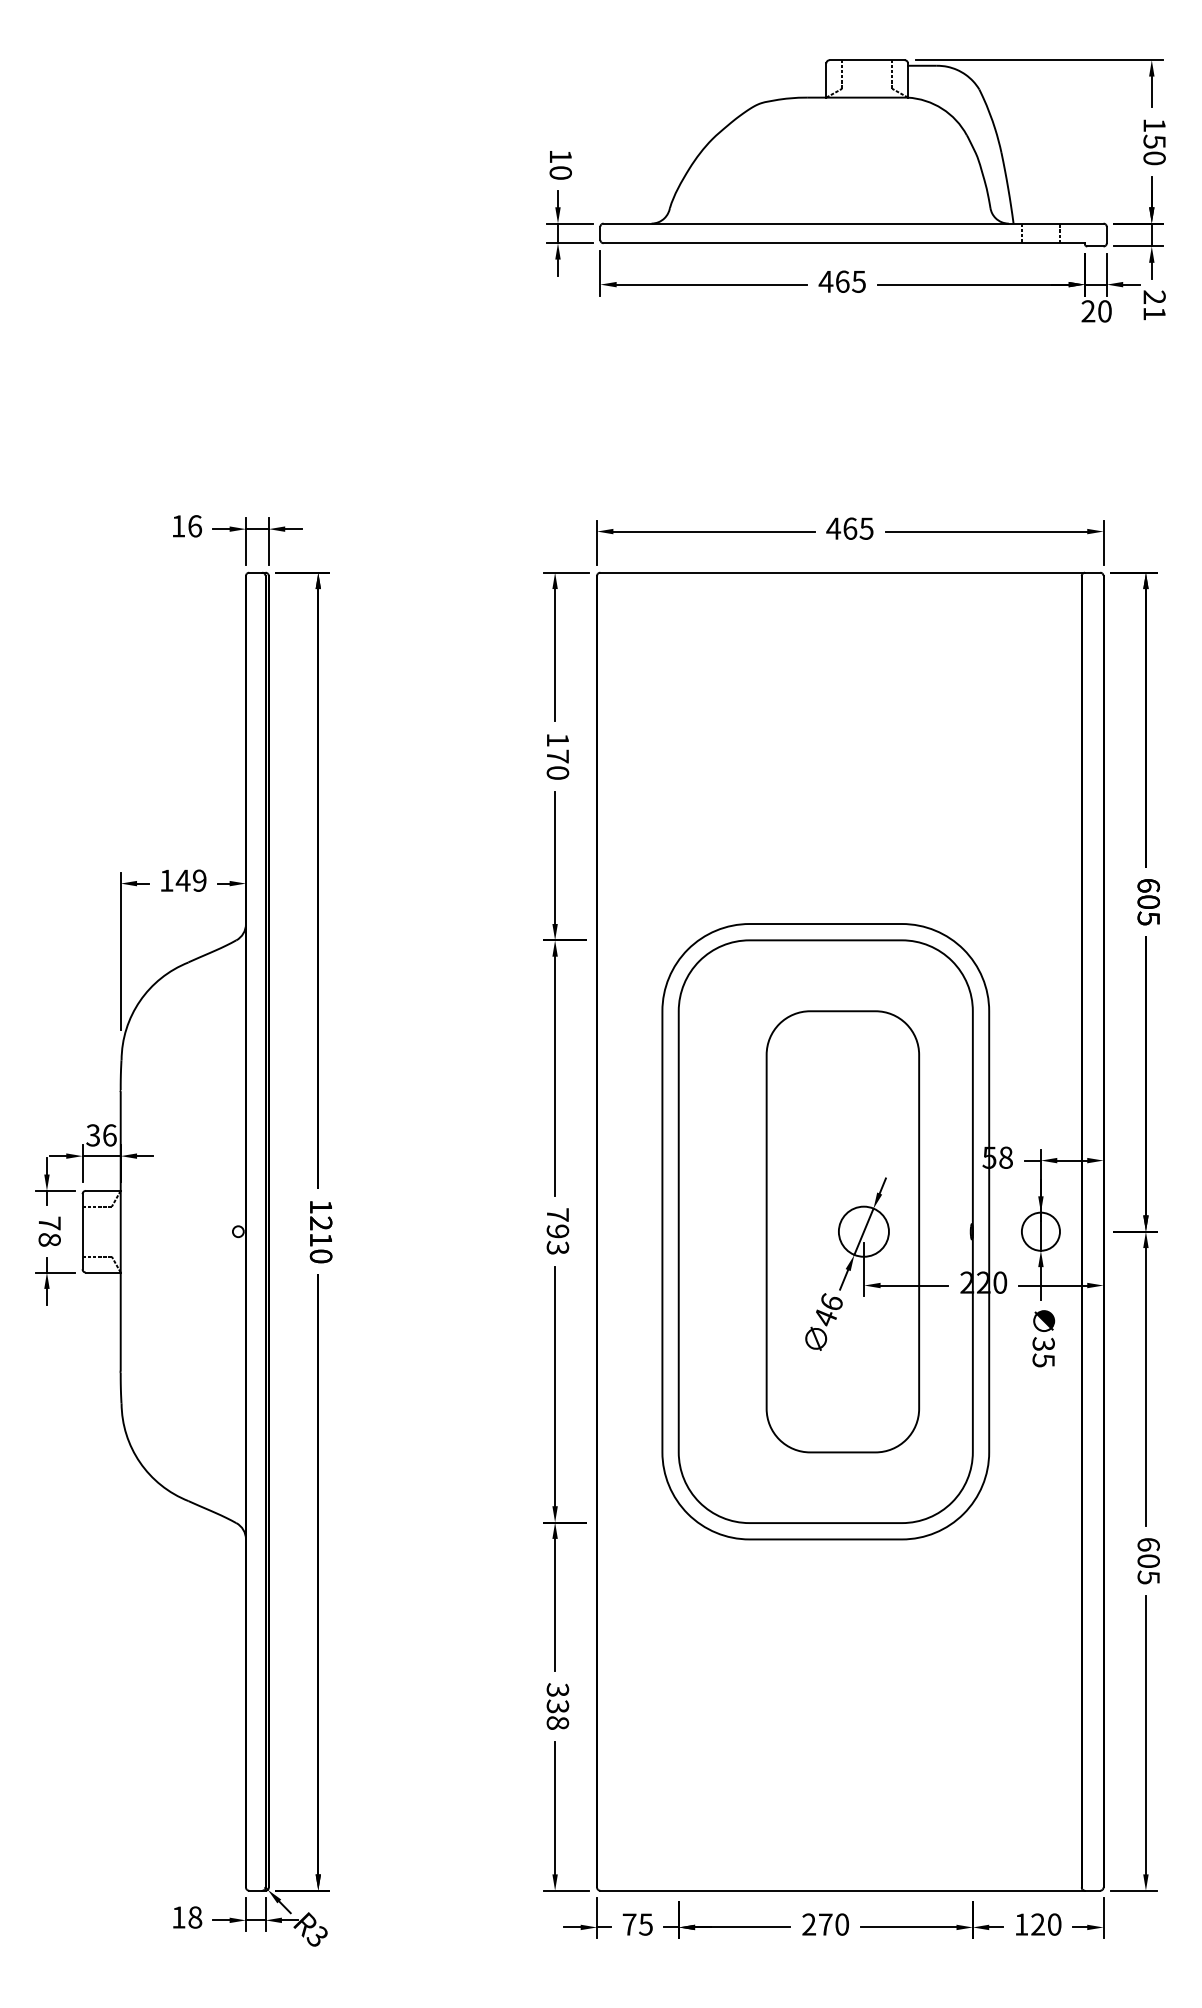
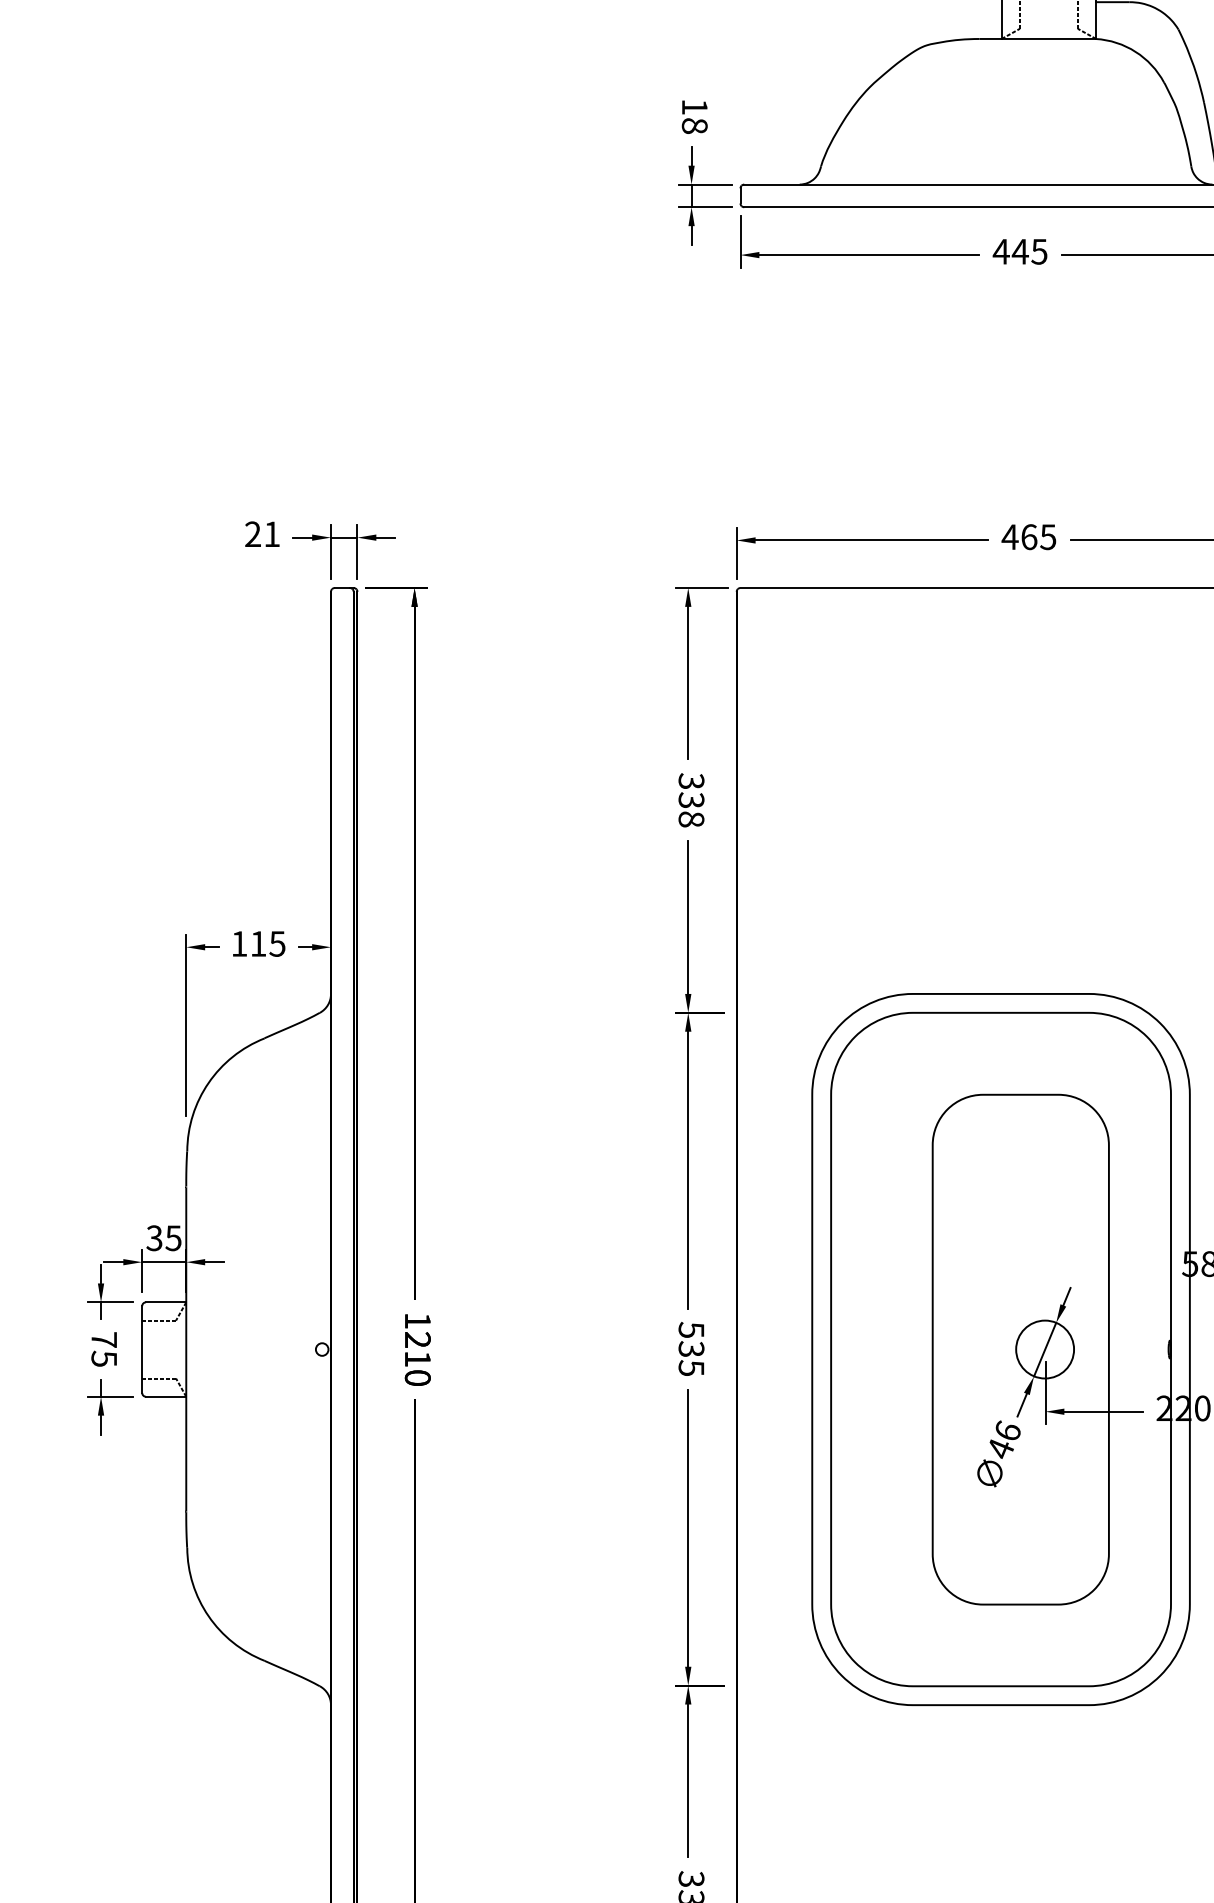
text: (560, 172) -> (694, 125), 10 -> 18
text: (842, 281) -> (1020, 251), 465 -> 445
text: (186, 526) -> (262, 534), 16 -> 21
text: (557, 756) -> (691, 800), 170 -> 338
text: (190, 880) -> (266, 943), 149 -> 115
text: (109, 1135) -> (173, 1238), 36 -> 35
text: (557, 1230) -> (691, 1348), 793 -> 535
text: (49, 1239) -> (103, 1358), 78 -> 75

